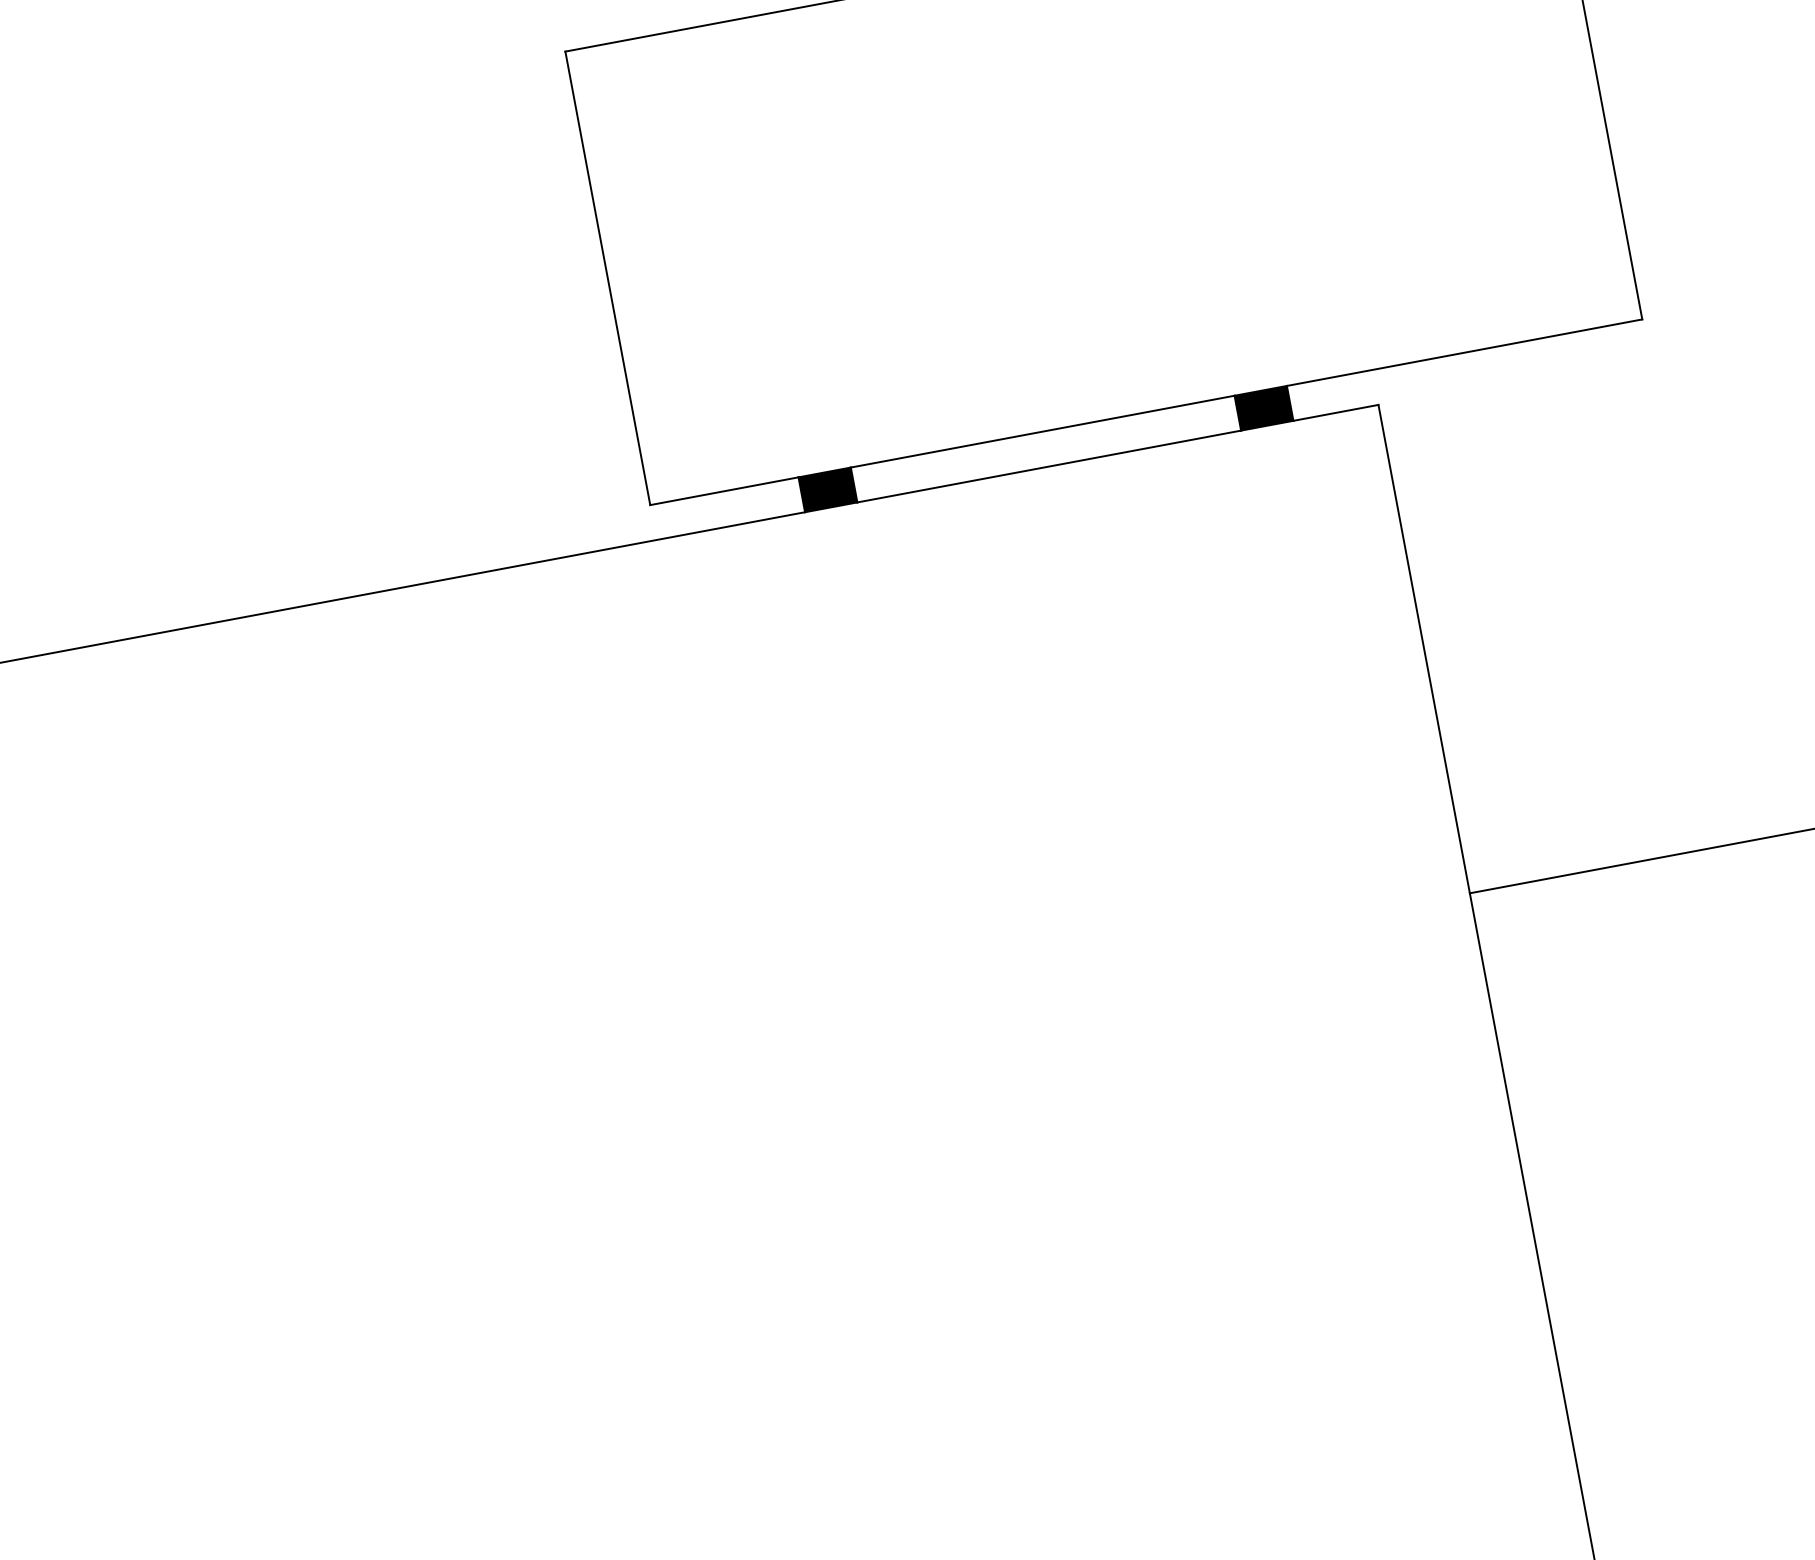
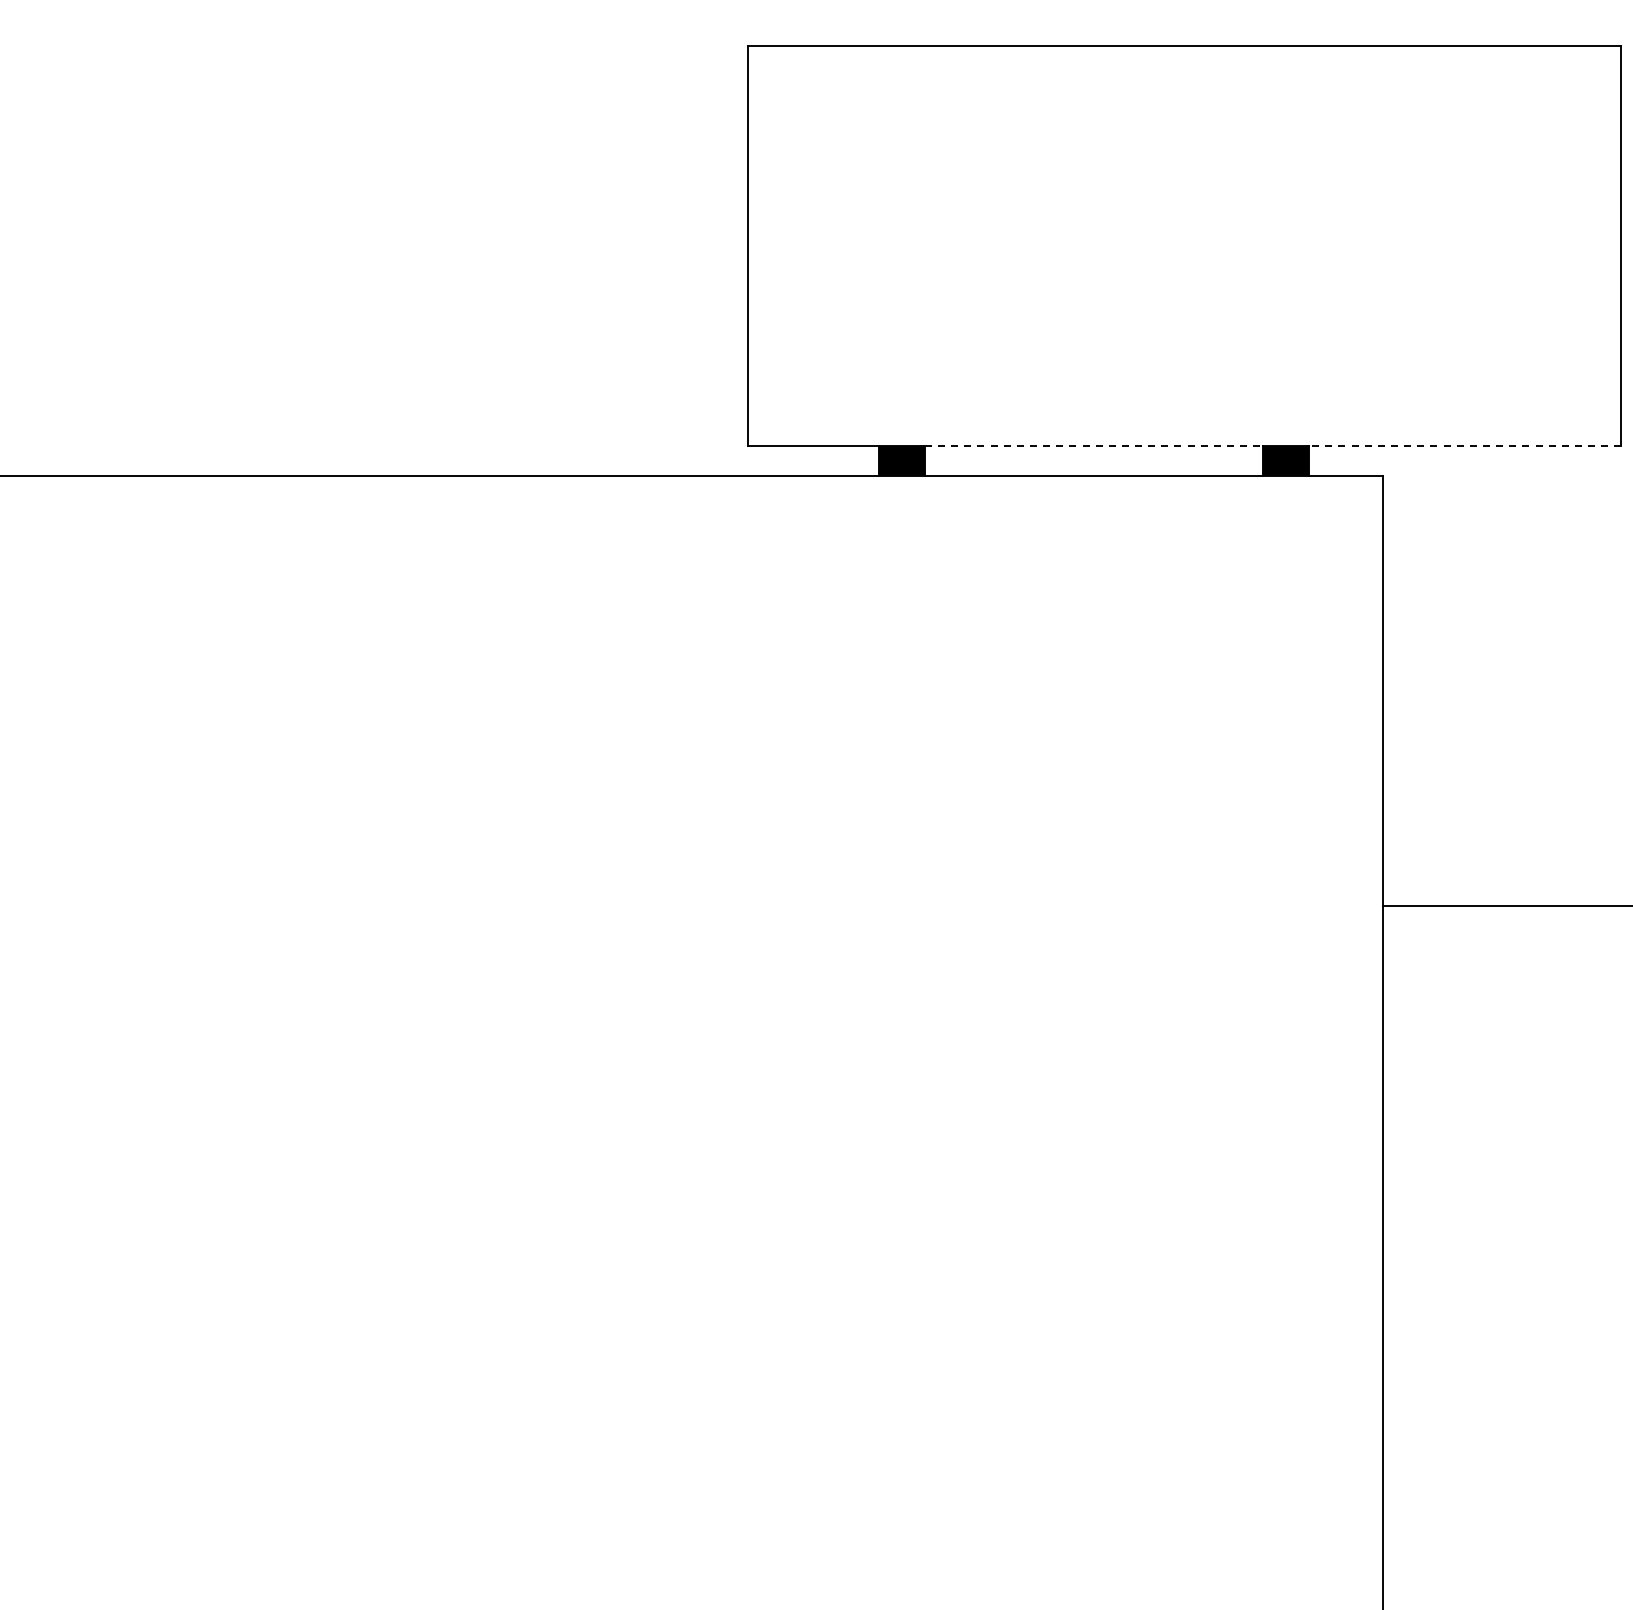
line: (1464, 352) -> (1464, 445), solid -> dashed
line: (1042, 431) -> (1093, 445), solid -> dashed

